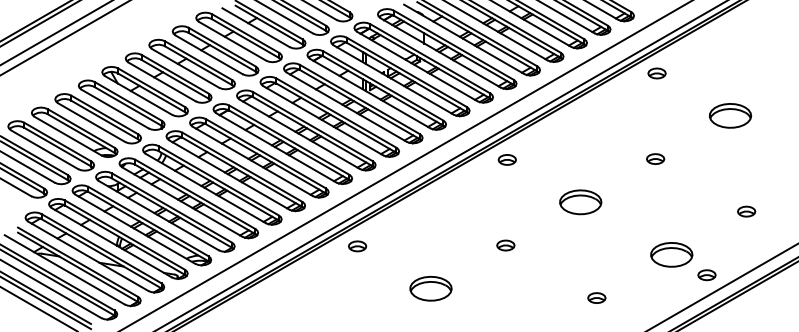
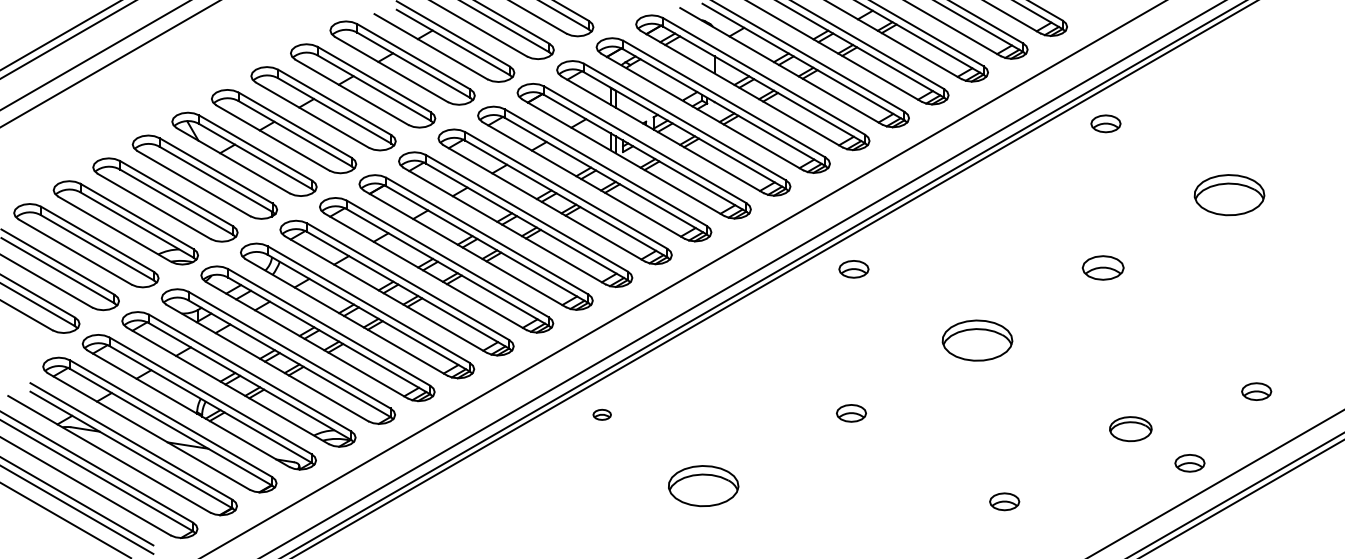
part: (655, 158) -> (1103, 266), size x1.4
part: (746, 211) -> (1256, 391), moved
part: (357, 246) -> (601, 414), size x0.6
part: (671, 254) -> (1130, 428), size x0.6
part: (430, 288) -> (702, 485), moved

